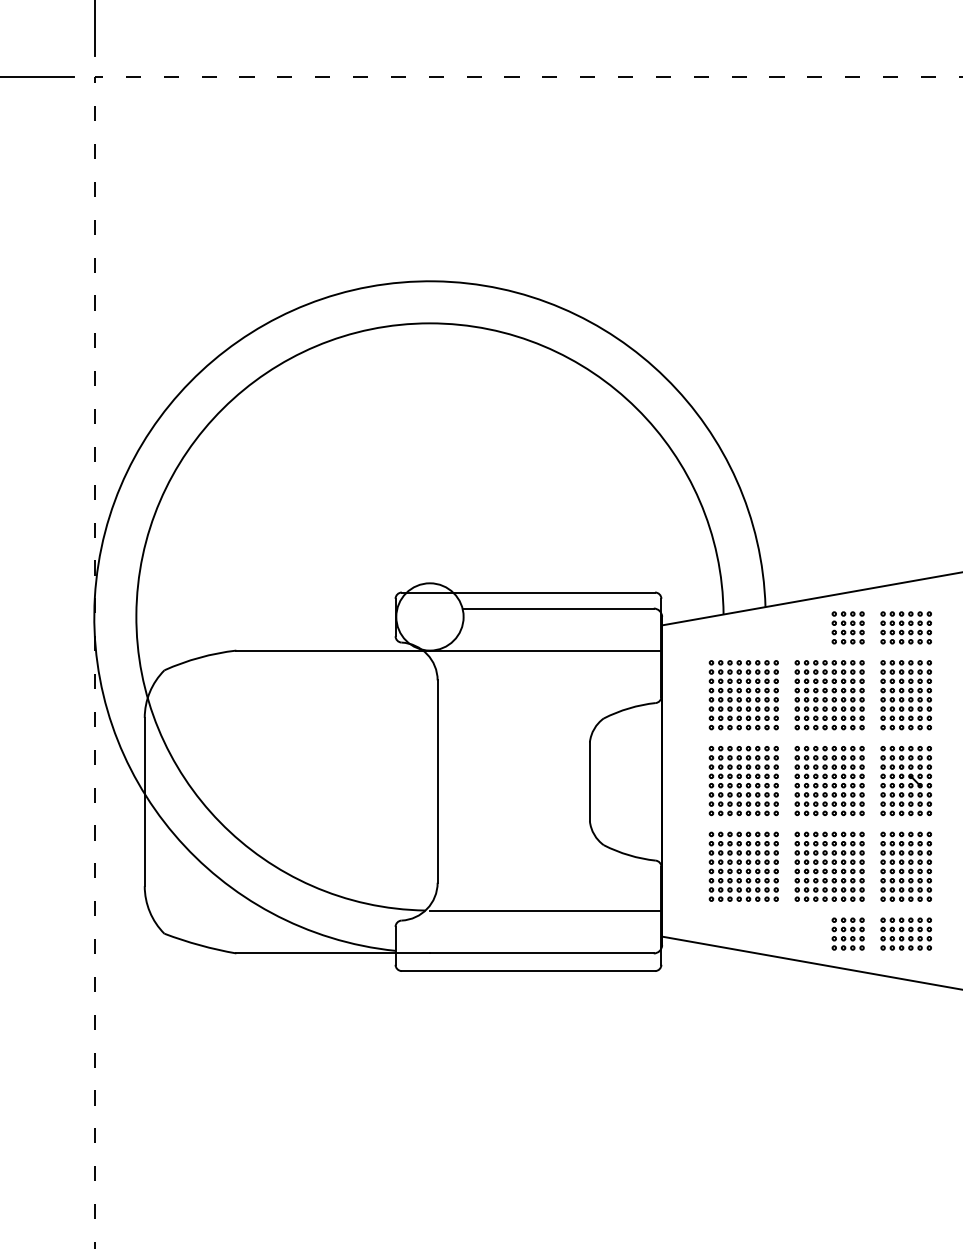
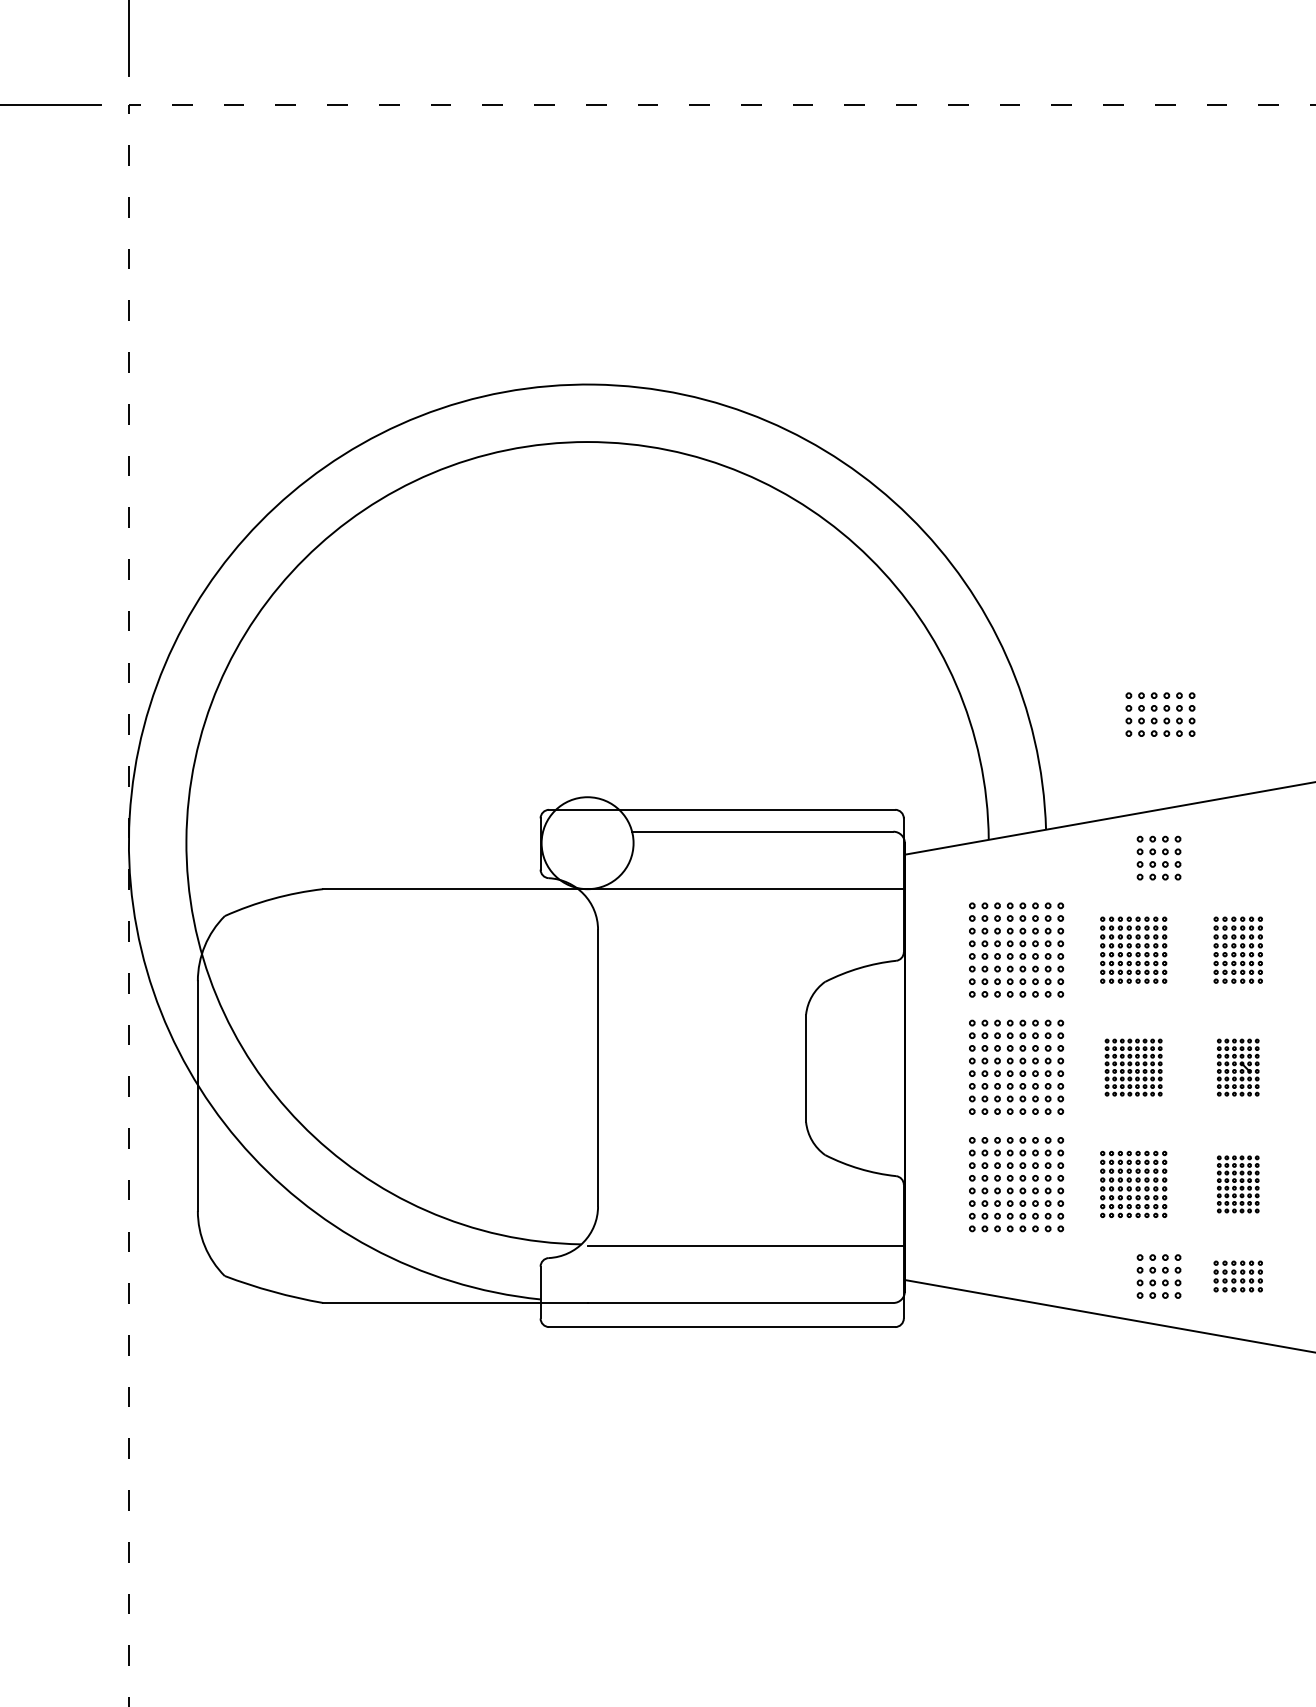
part: (905, 627) -> (1159, 714), moved
part: (829, 695) -> (1133, 950), size x0.7
part: (905, 695) -> (1237, 950), size x0.7
part: (829, 781) -> (1133, 1068), size x0.6
part: (905, 781) -> (1237, 1068), size x0.6
part: (829, 866) -> (1133, 1184), size x0.7
part: (905, 866) -> (1237, 1184), size x0.6
part: (905, 933) -> (1237, 1275), size x0.7

